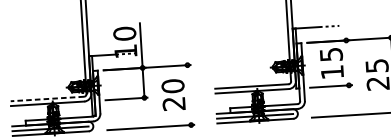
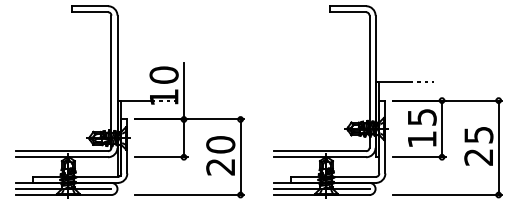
line: (347, 62) -> (442, 128), added
line: (189, 95) -> (240, 157), added
line: (47, 99) -> (61, 151), dashed -> solid

